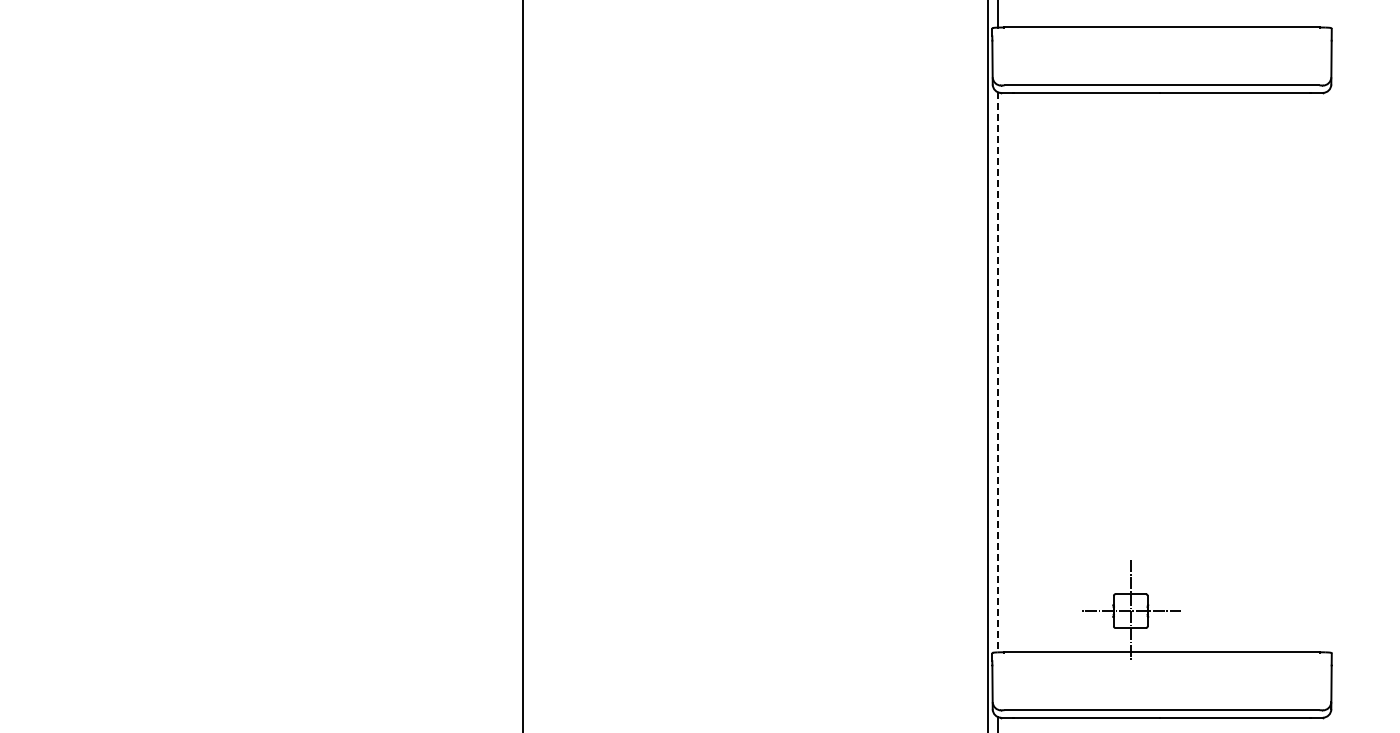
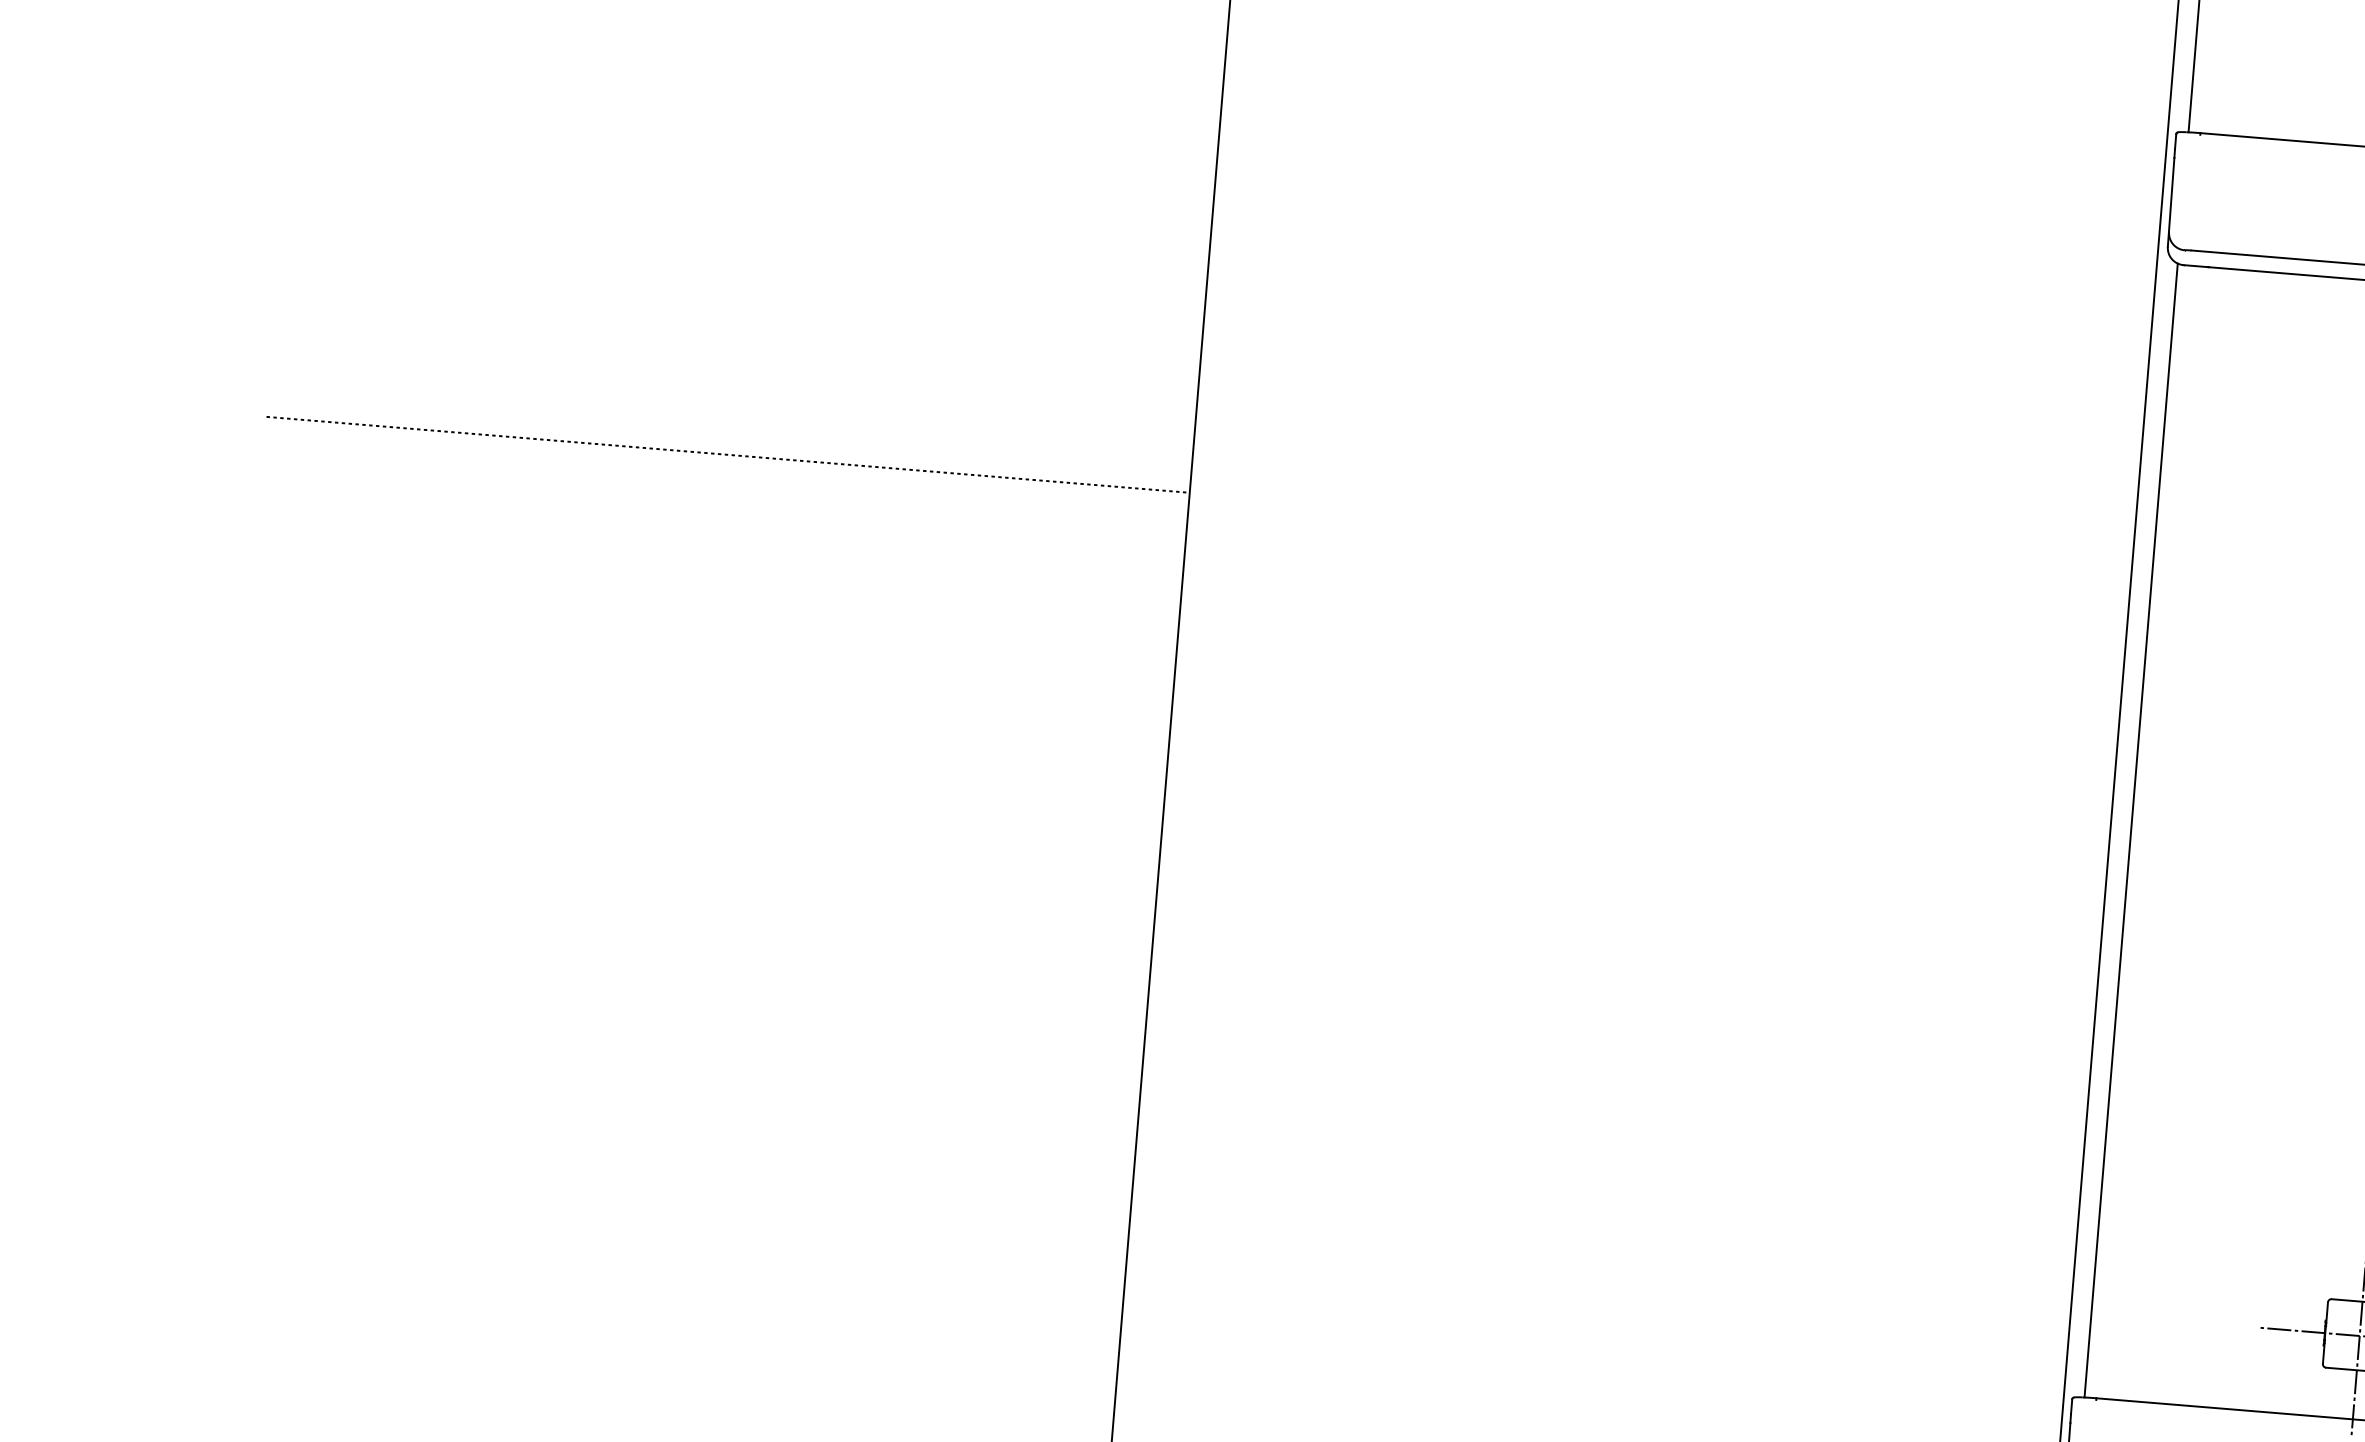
line: (294, 244) -> (727, 454), added
line: (998, 372) -> (2131, 830), dashed -> solid

